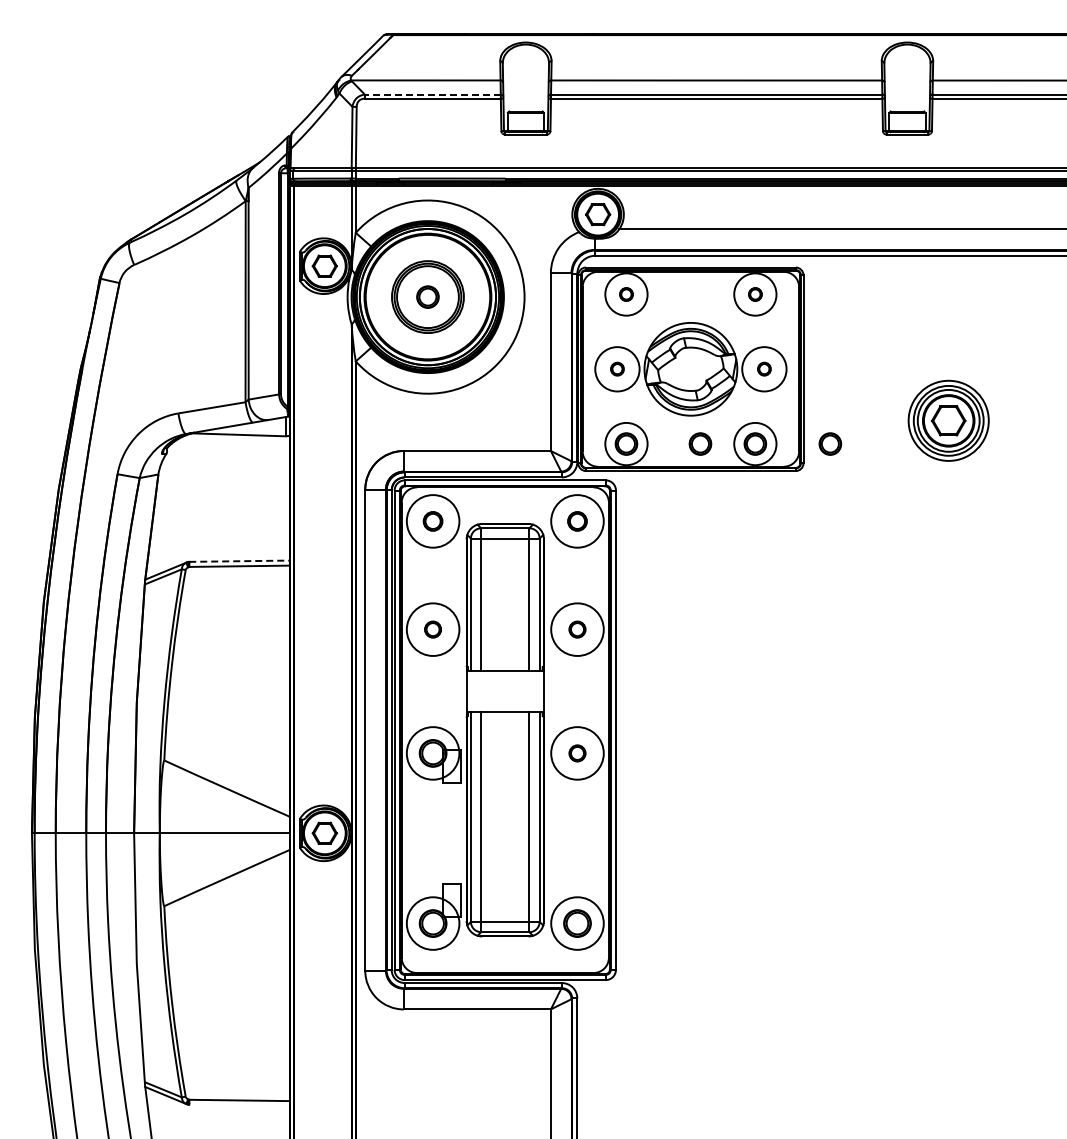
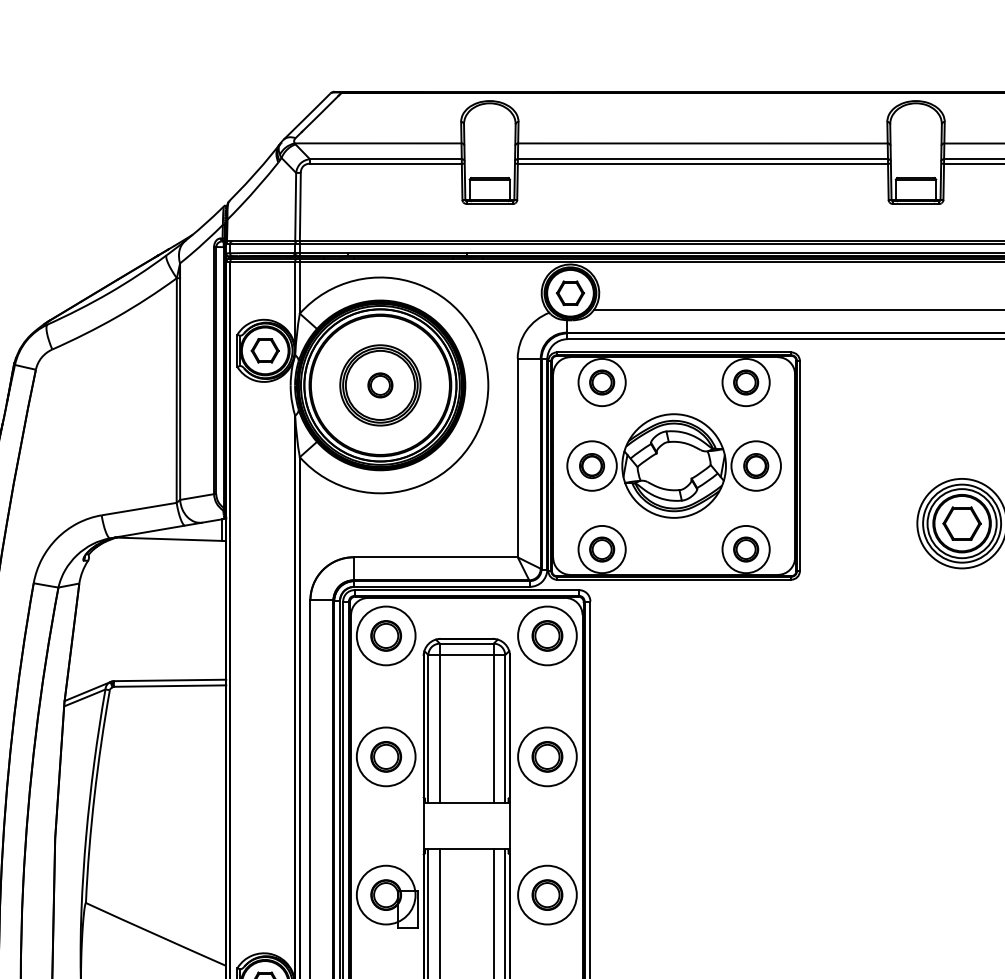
line: (432, 94) -> (385, 159), dashed -> solid
part: (626, 294) -> (602, 382), size x1.67
part: (755, 294) -> (746, 382), size x1.67
part: (617, 368) -> (592, 465), size x1.67
part: (764, 368) -> (756, 465), size x1.67
part: (700, 443) -> (684, 548), removed
part: (830, 443) -> (830, 548), removed
part: (432, 521) -> (385, 636), size x1.43
part: (577, 521) -> (547, 636), size x1.43
line: (240, 561) -> (171, 680), dashed -> solid
part: (432, 629) -> (385, 756), size x1.67
part: (577, 629) -> (547, 756), size x1.67
part: (577, 753) -> (547, 895), size x1.67

